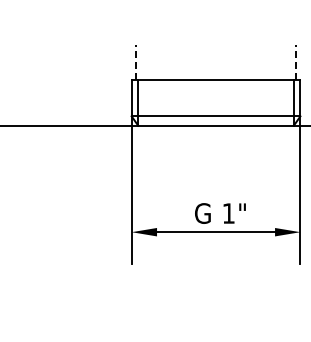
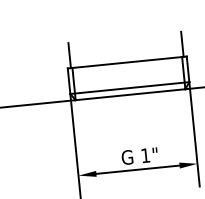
line: (136, 62) -> (69, 55), dashed -> solid
line: (295, 62) -> (182, 44), dashed -> solid

